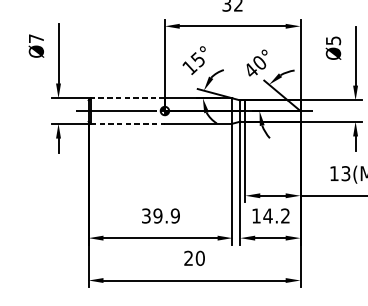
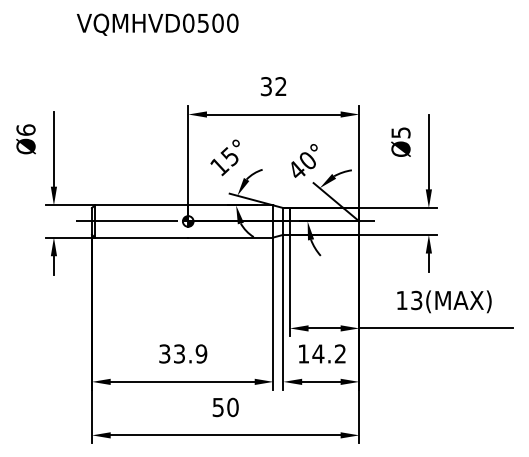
text: (35, 38) -> (25, 129), Ø7 -> Ø6
line: (127, 98) -> (141, 205), dashed -> solid
line: (127, 123) -> (141, 237), dashed -> solid
text: (158, 215) -> (179, 353), 39.9 -> 33.9
text: (188, 258) -> (217, 407), 20 -> 50

